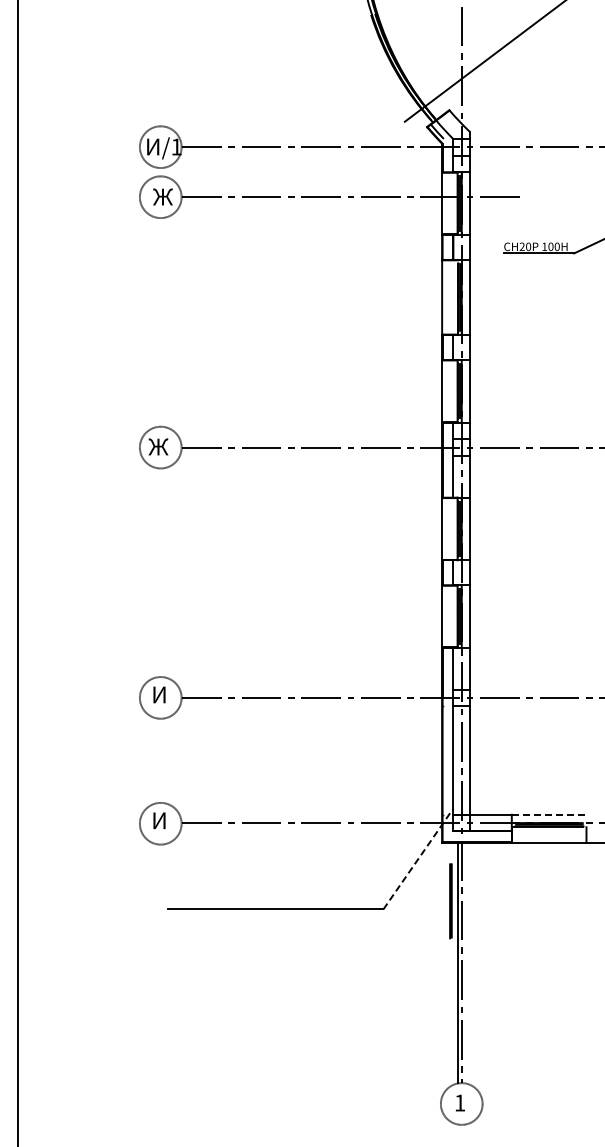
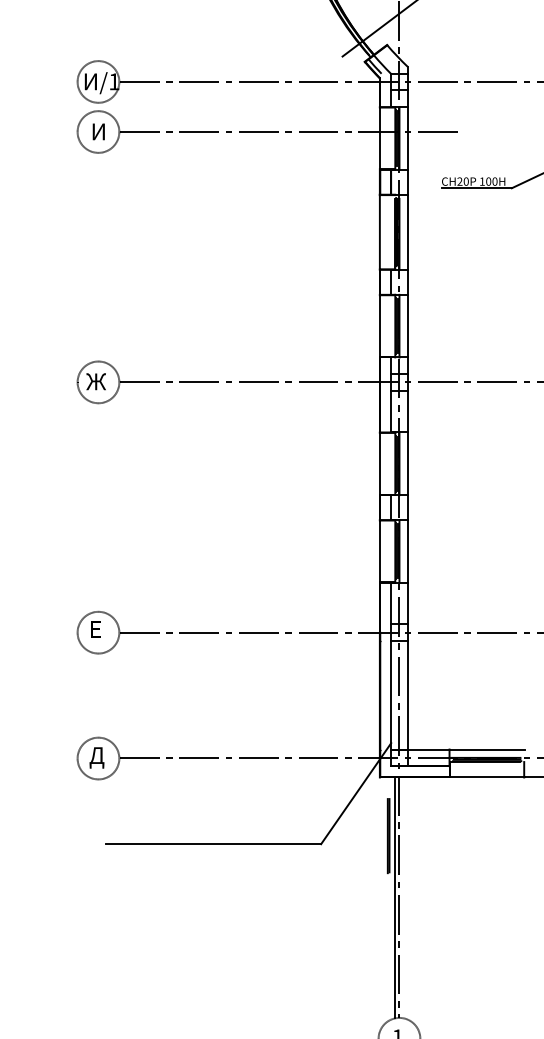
text: (162, 196) -> (100, 131), Ж -> И
text: (159, 694) -> (97, 629), И -> Е
line: (549, 814) -> (487, 749), dashed -> solid
text: (158, 822) -> (96, 757), И -> Д
line: (418, 858) -> (356, 793), dashed -> solid

